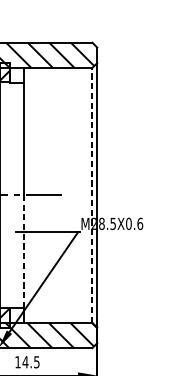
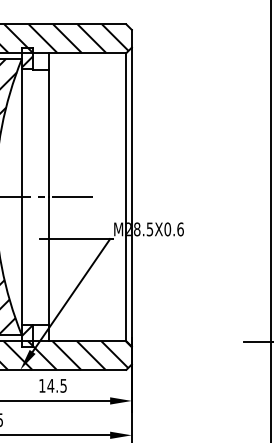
line: (92, 194) -> (126, 196), dashed -> solid
line: (24, 251) -> (49, 260), dashed -> solid

